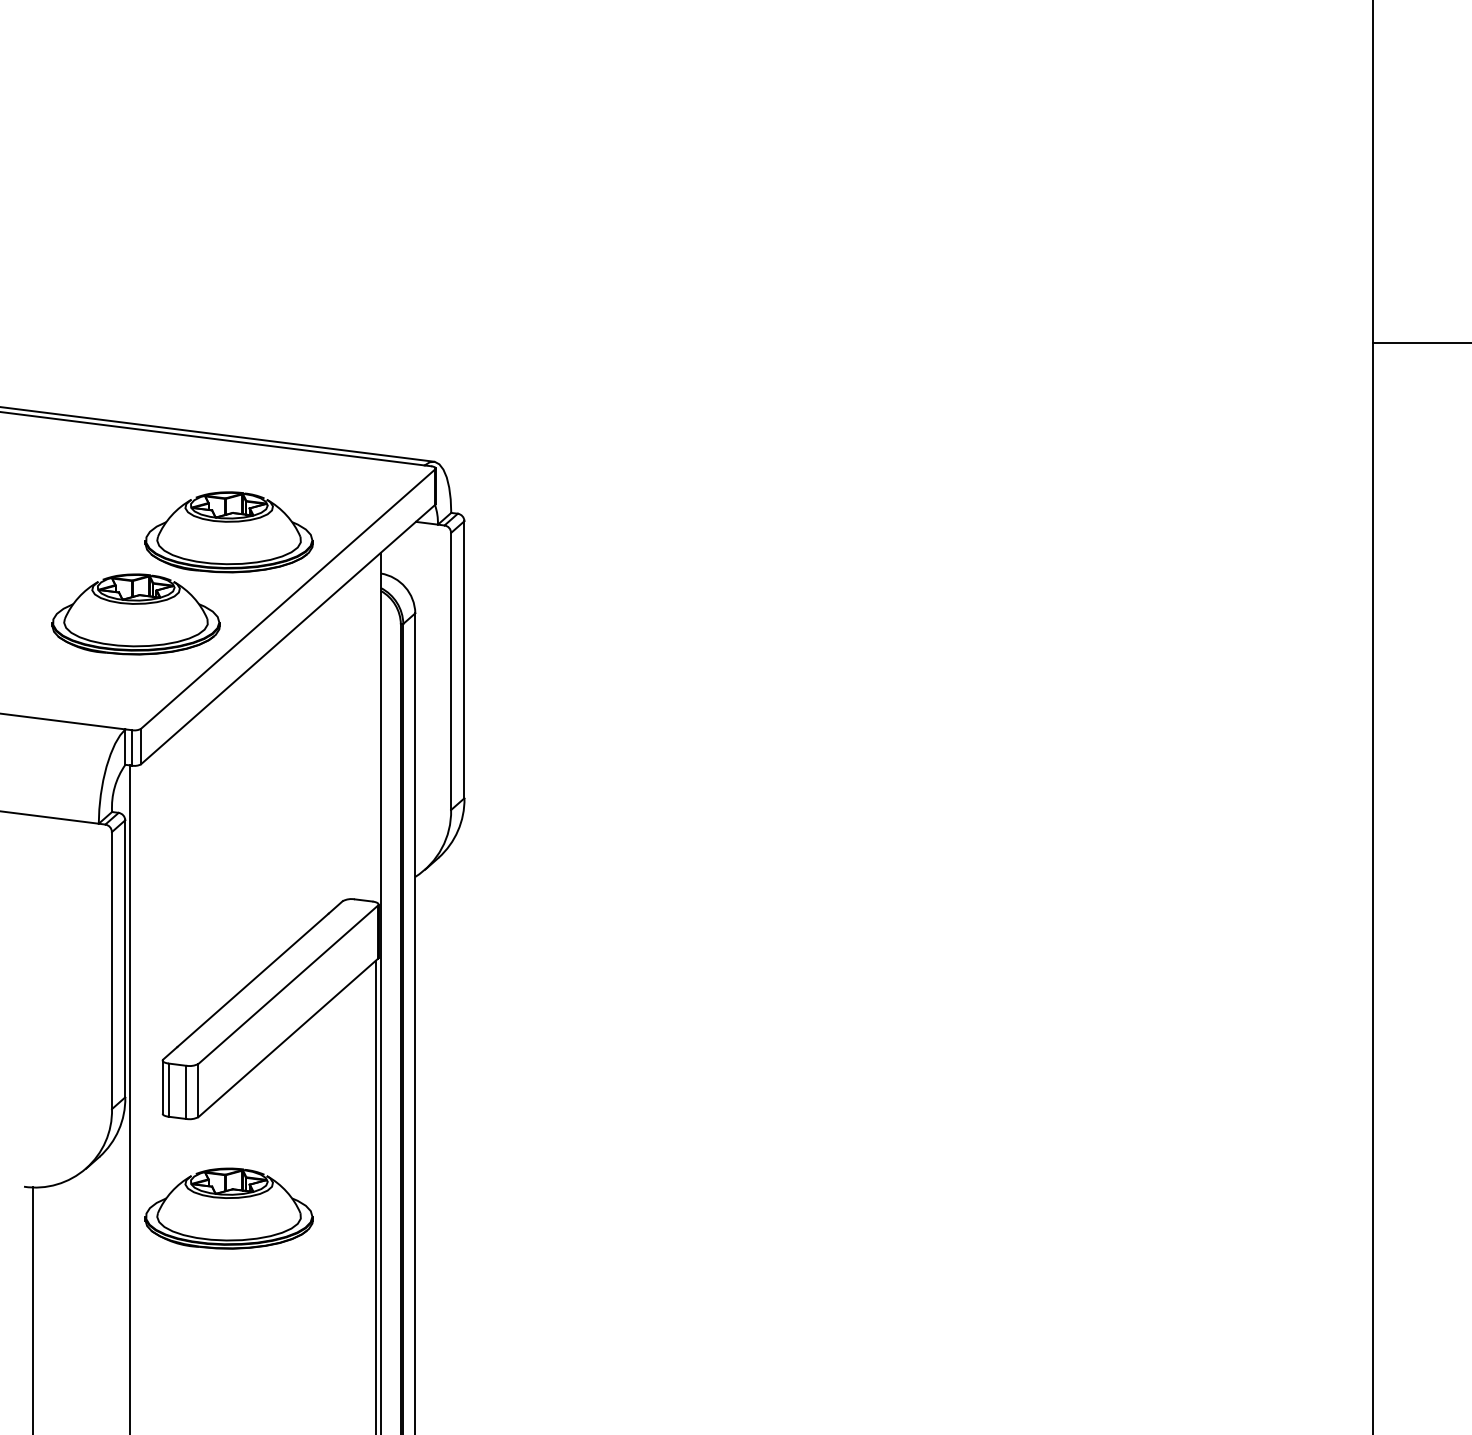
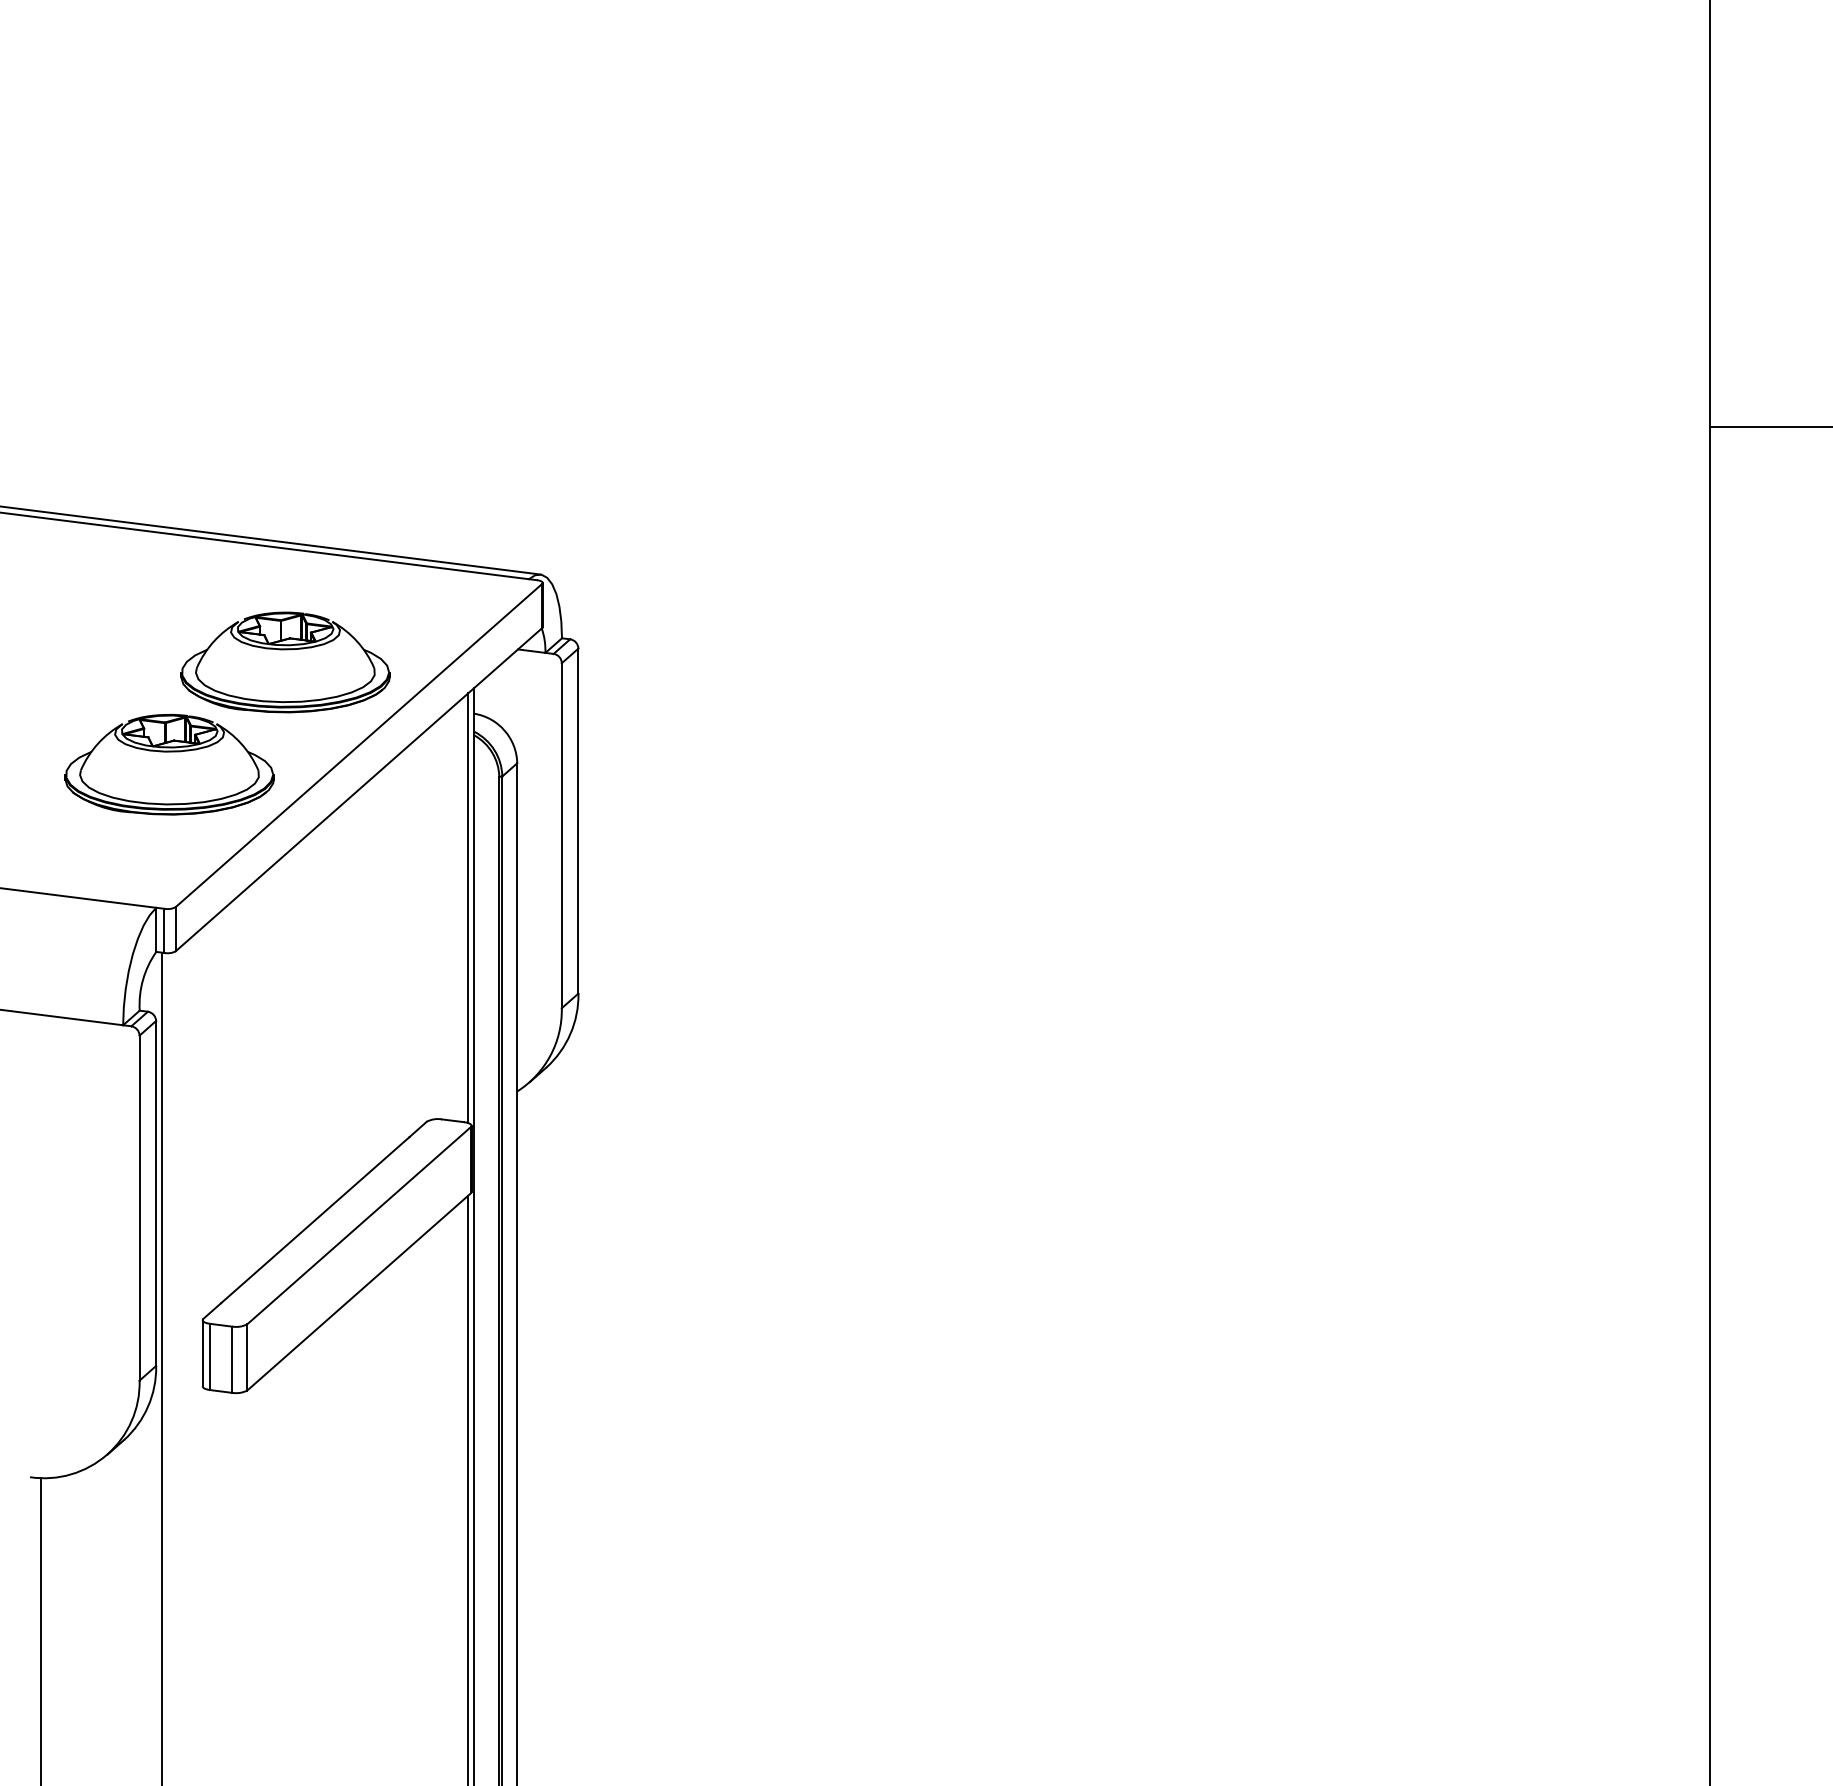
line: (376, 729) -> (468, 908), added
part: (229, 1208) -> (285, 1504), removed

